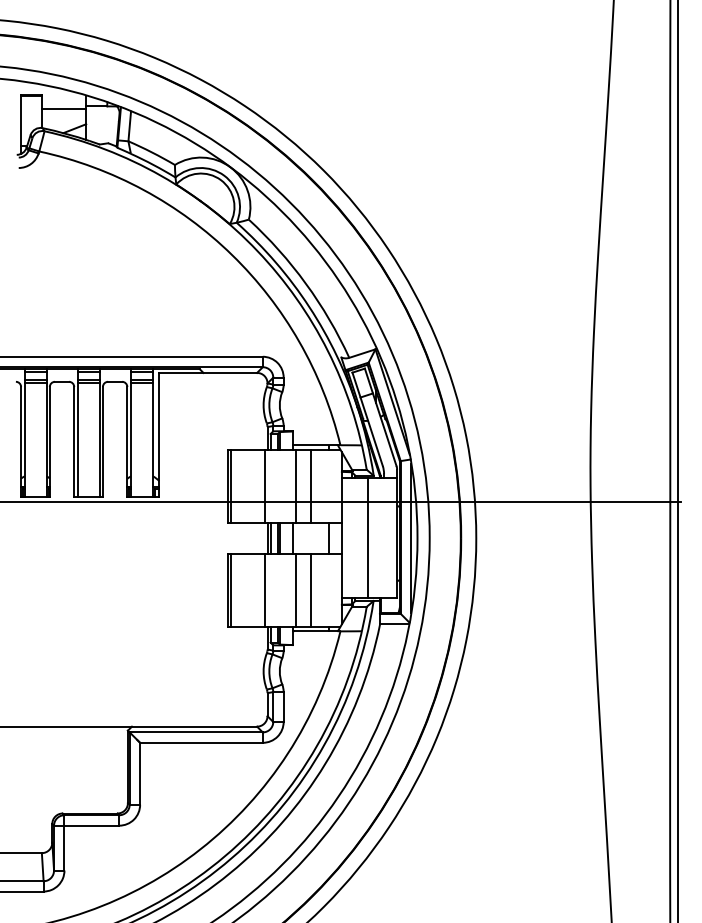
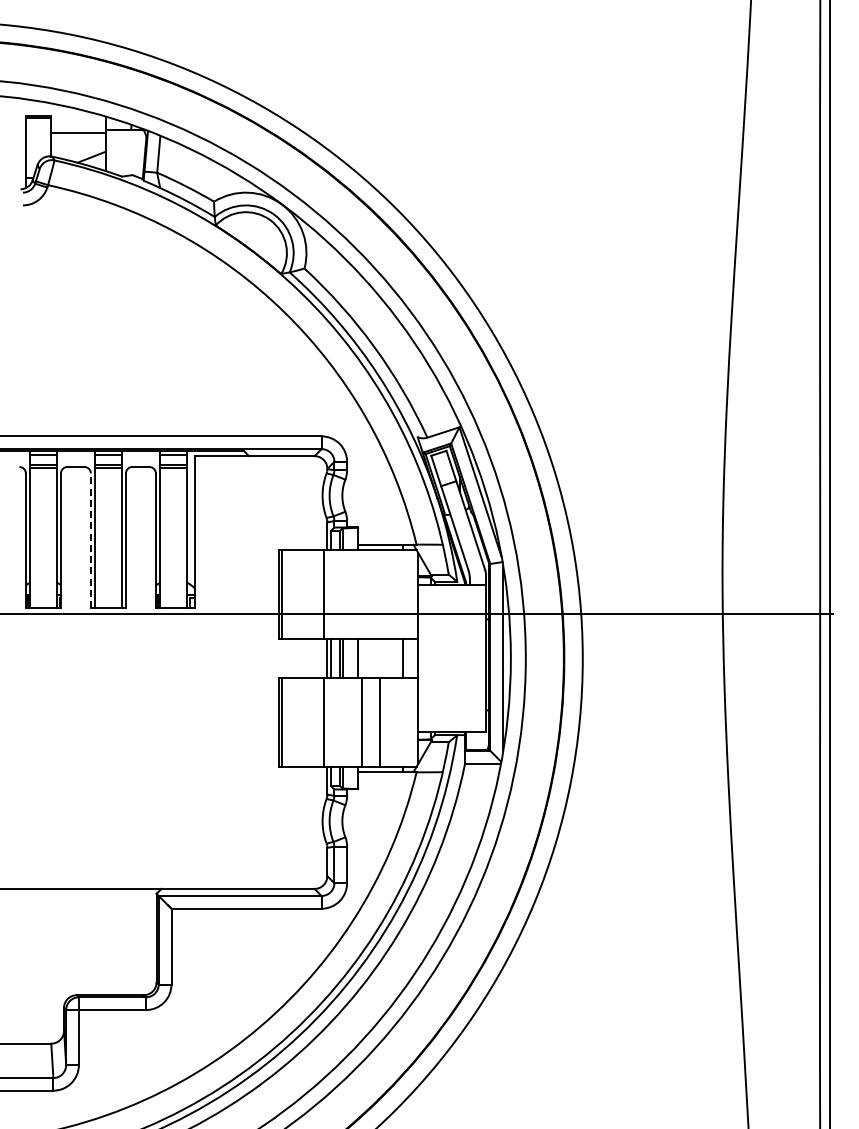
line: (73, 441) -> (90, 540), solid -> dashed
line: (295, 486) -> (361, 594), removed
line: (310, 486) -> (380, 594), removed
line: (368, 538) -> (450, 658), removed

